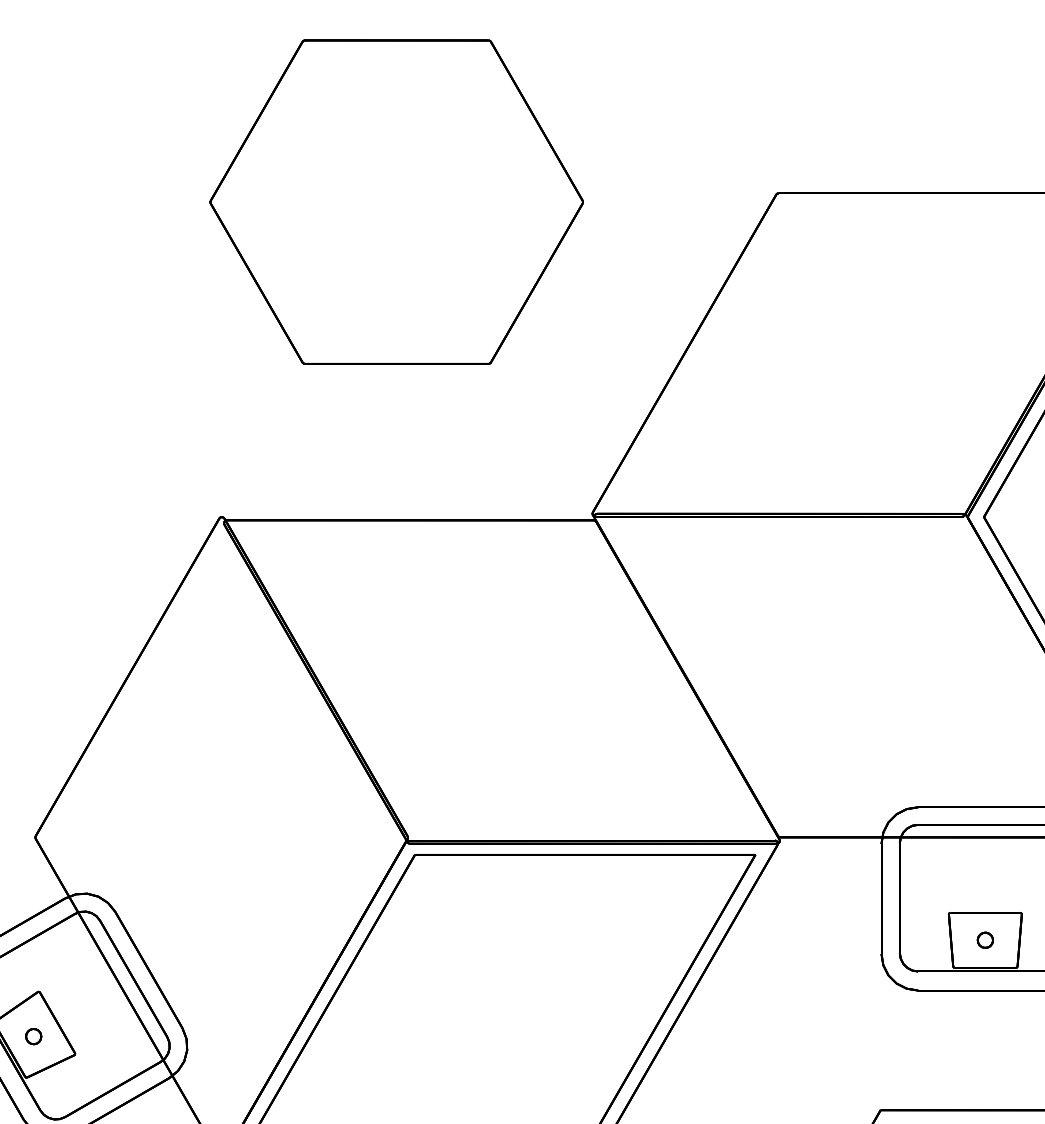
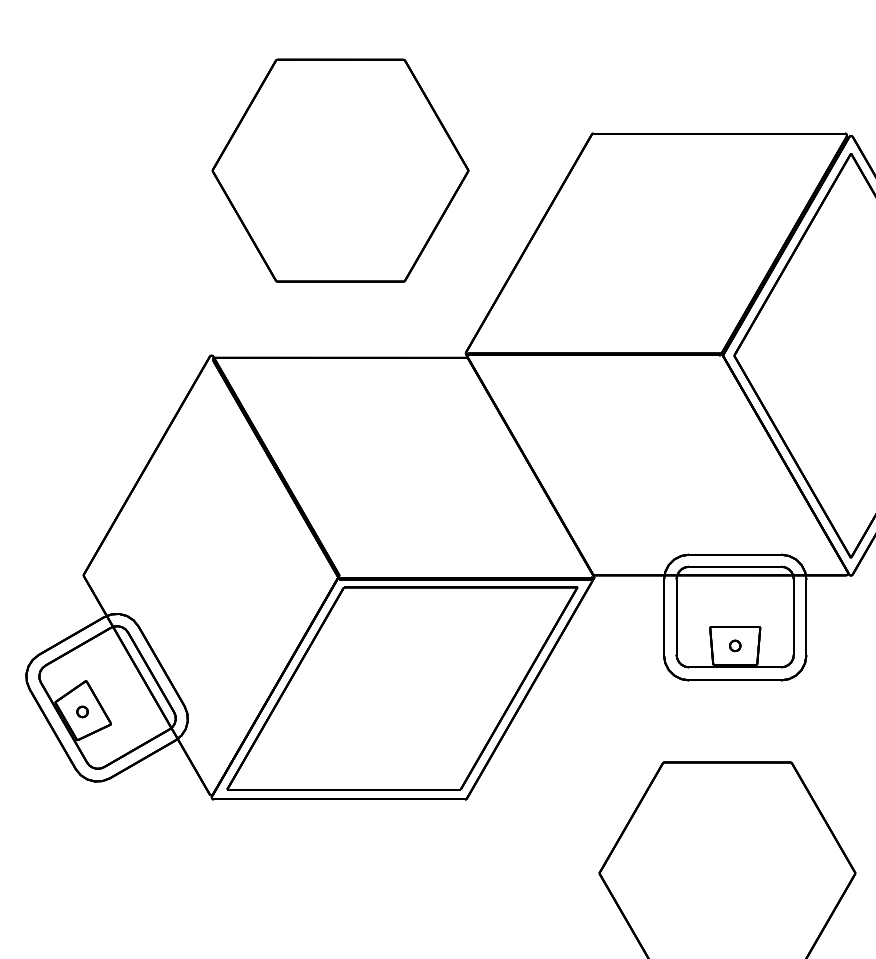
part: (396, 201) -> (340, 170), moved

